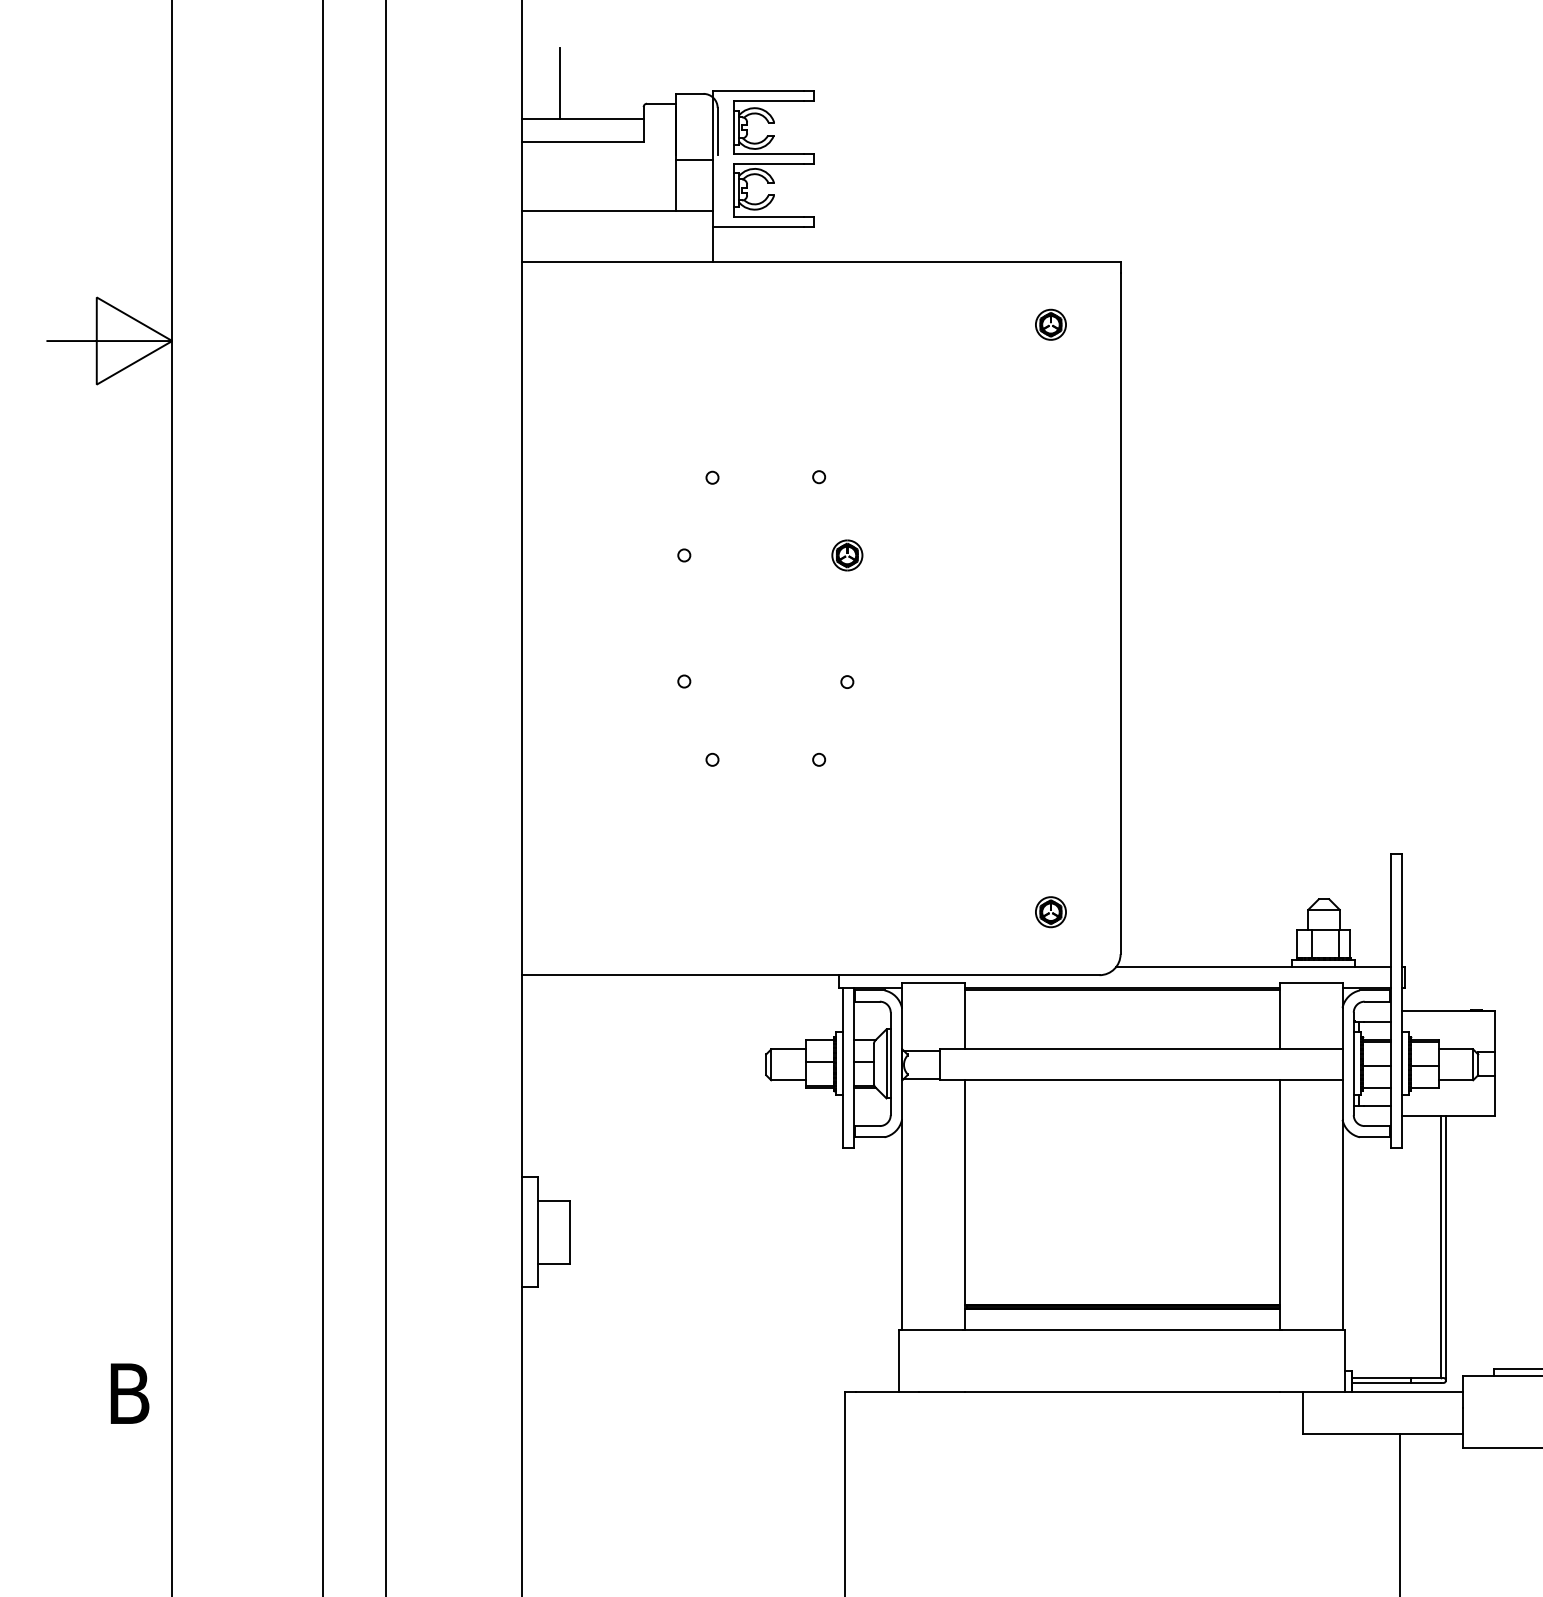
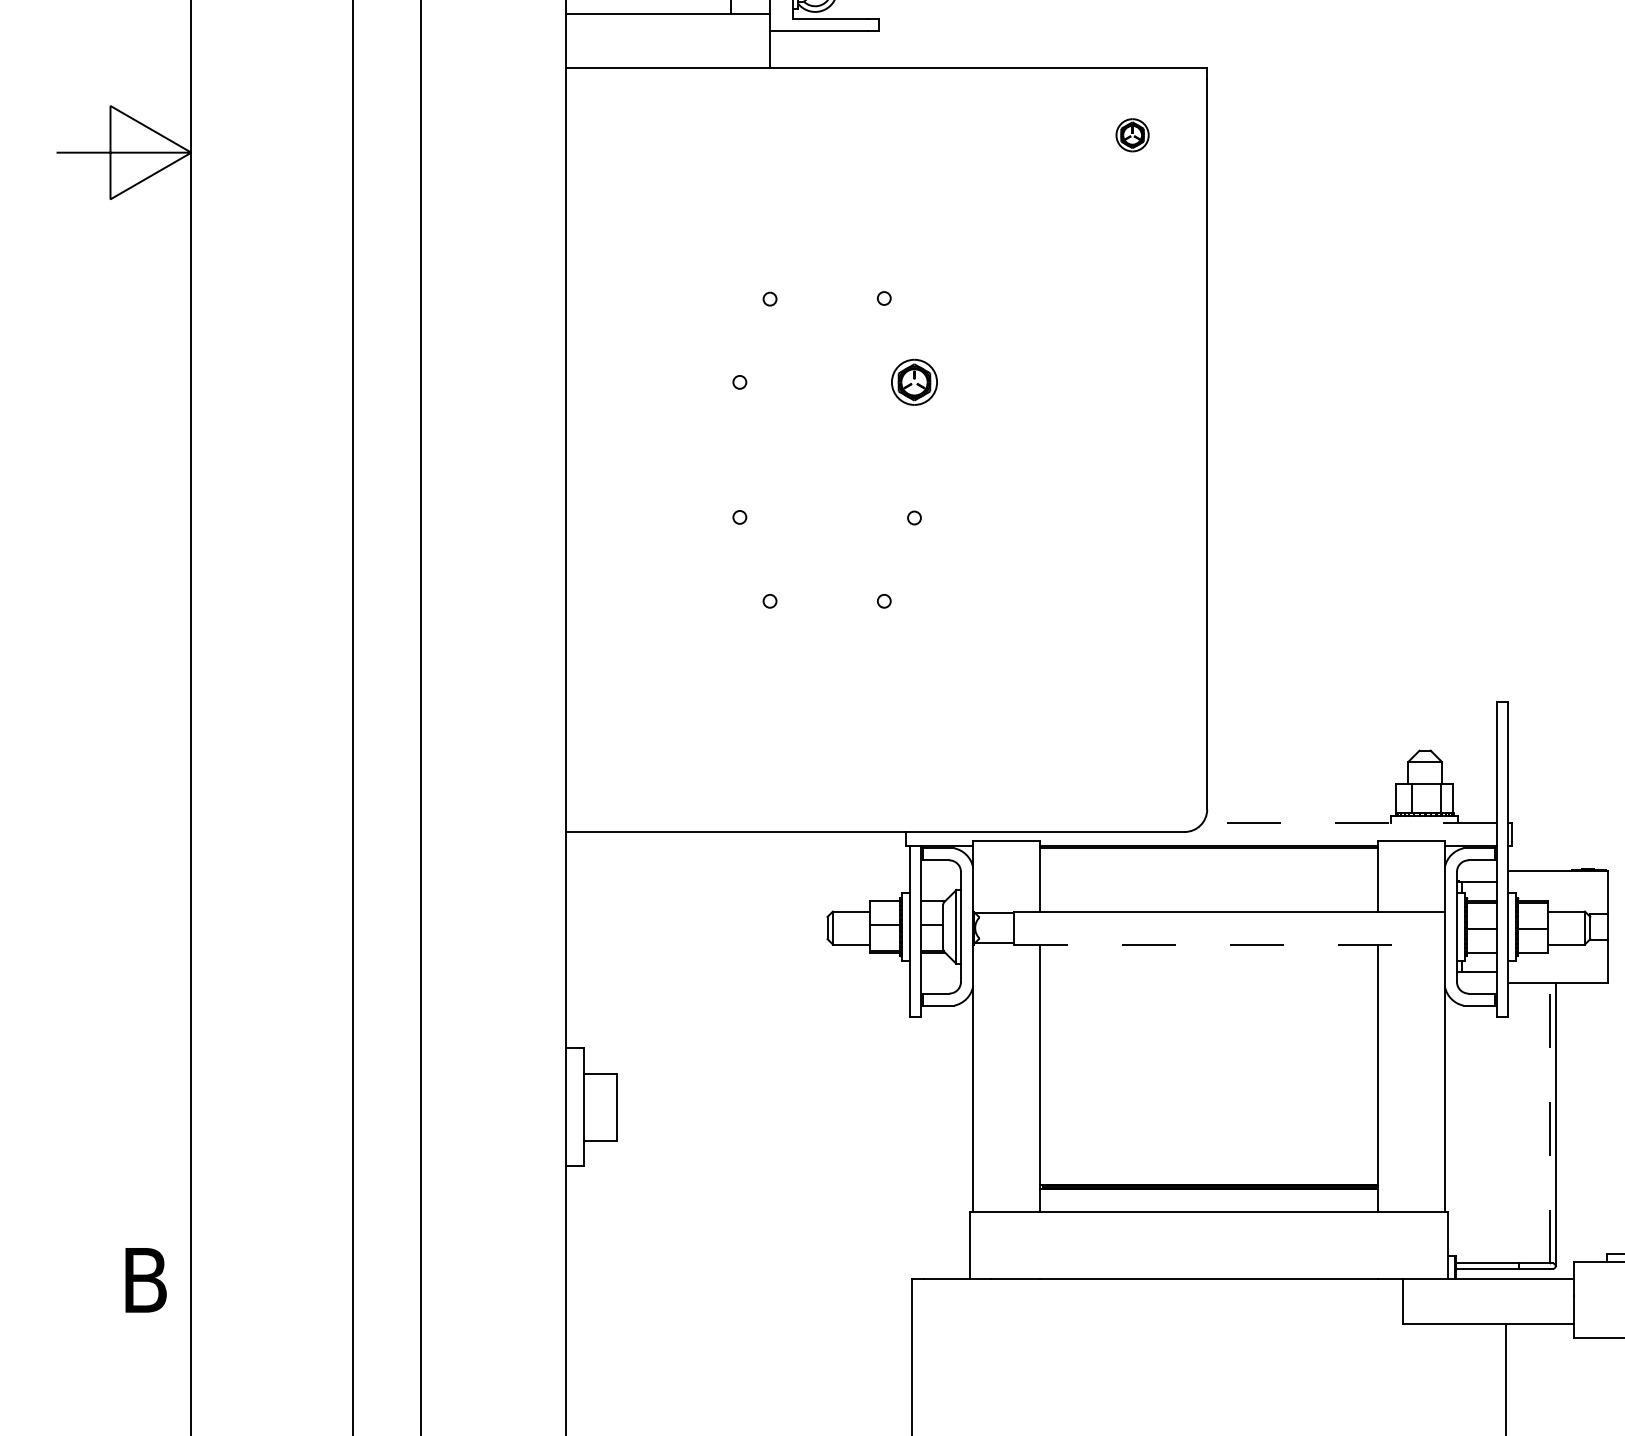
part: (847, 555) -> (914, 382), size x1.4
part: (1050, 912) -> (1132, 764), removed
line: (1252, 966) -> (1348, 822), solid -> dashed
line: (1141, 1080) -> (1229, 944), solid -> dashed
line: (1440, 1247) -> (1549, 1123), solid -> dashed

